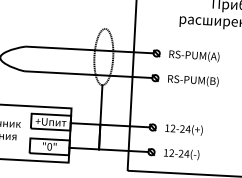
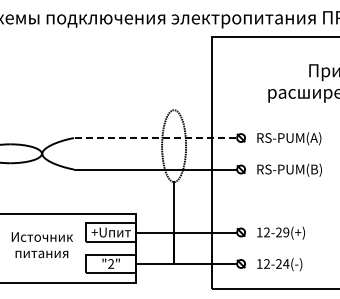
line: (90, 50) -> (156, 138), solid -> dashed
text: (188, 129) -> (286, 232), 12-24(+) -> 12-29(+)
text: (49, 146) -> (111, 263), "0" -> "2"

